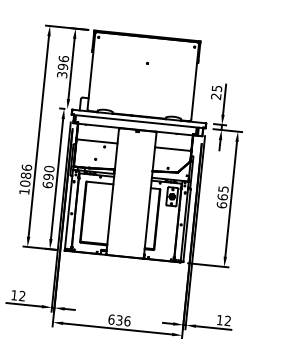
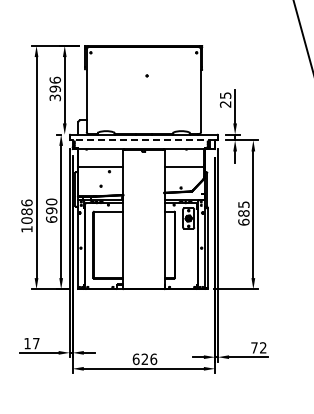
line: (138, 121) -> (143, 140), solid -> dashed
text: (222, 197) -> (243, 213), 665 -> 685
text: (22, 296) -> (36, 343), 12 -> 17
text: (219, 319) -> (254, 347), 12 -> 72
text: (119, 320) -> (144, 359), 636 -> 626

